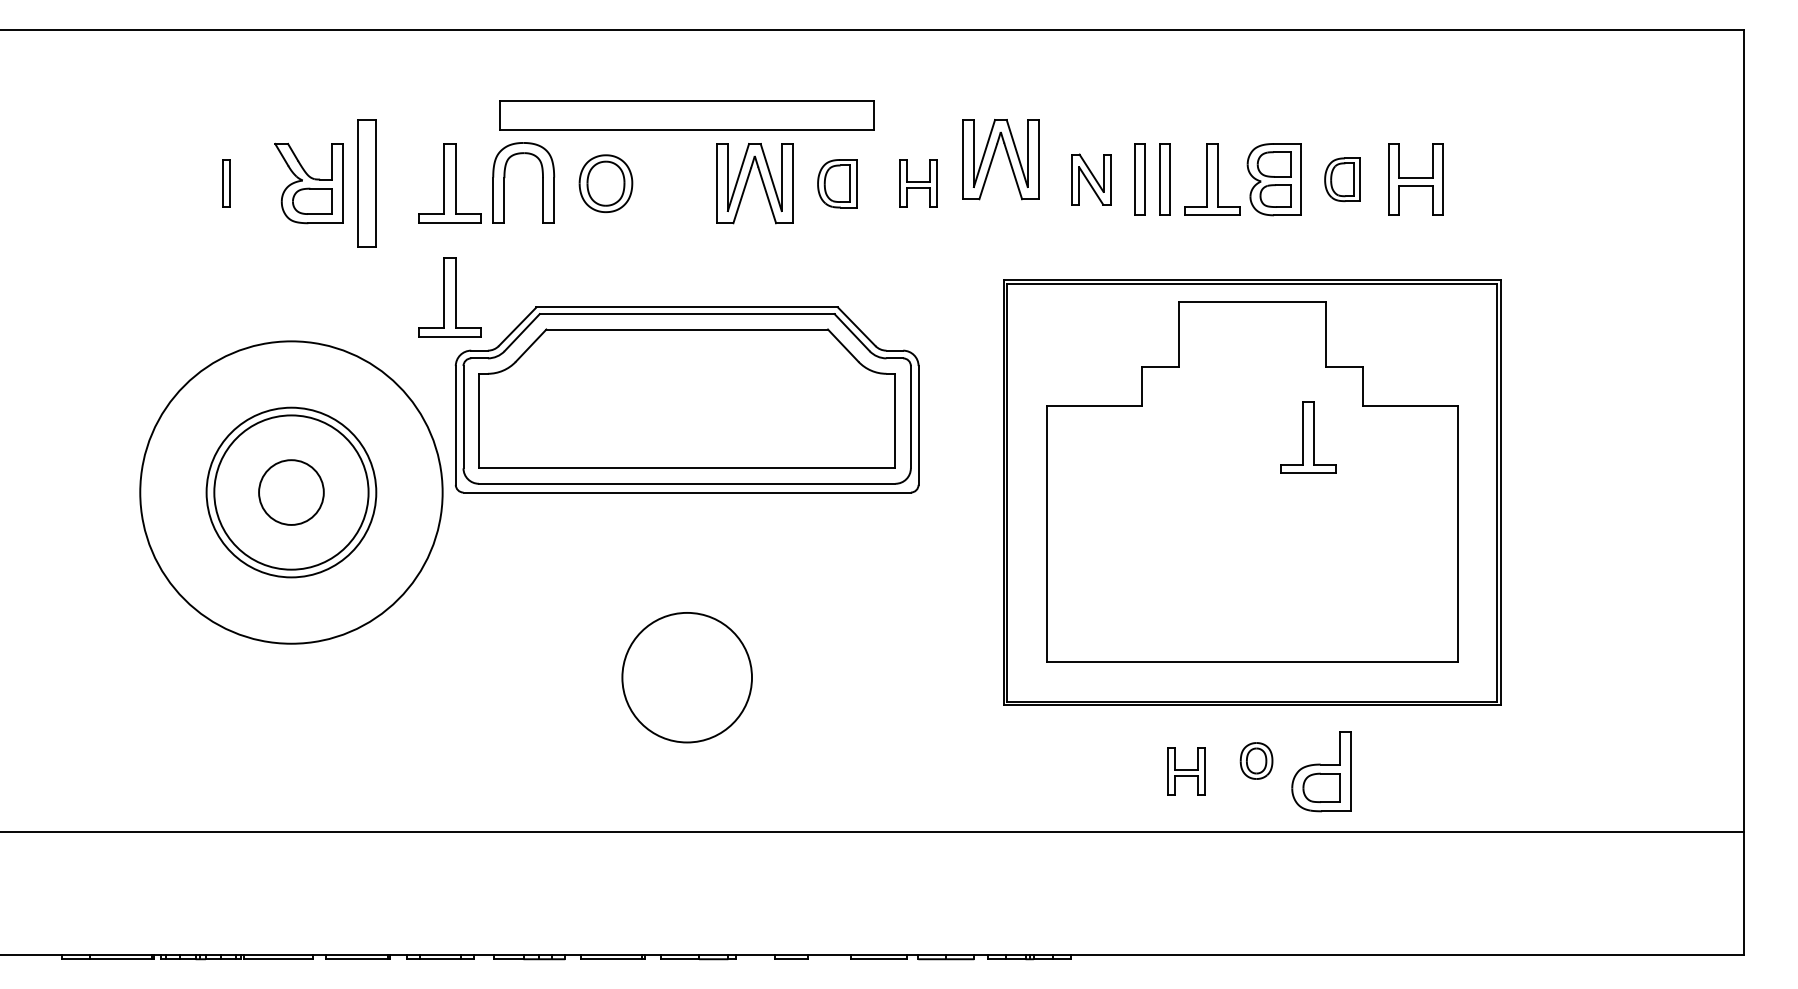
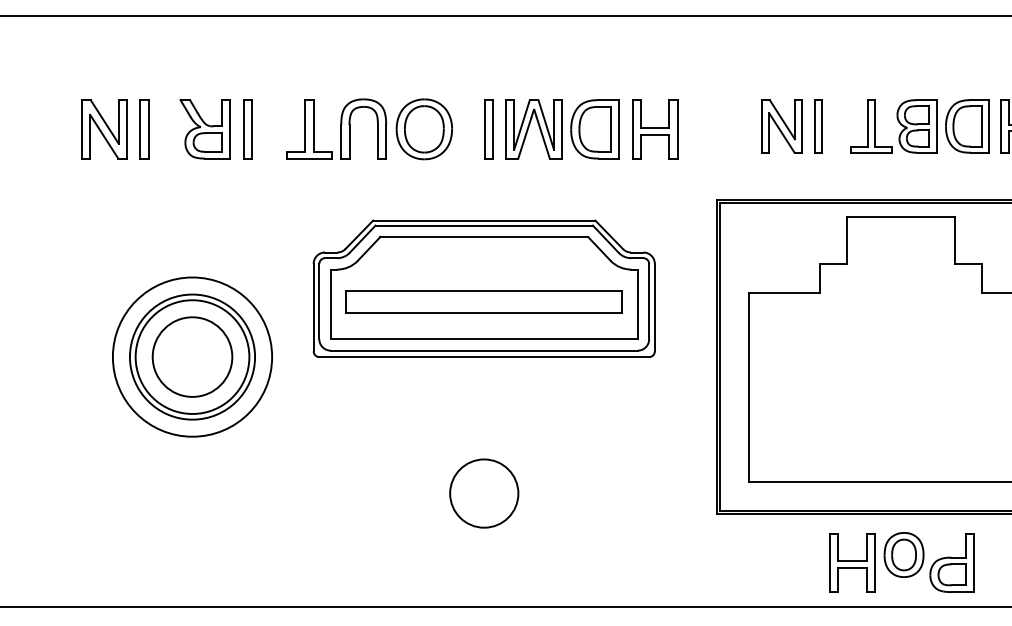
part: (686, 115) -> (483, 301), moved
part: (994, 156) -> (710, 109), removed
part: (1091, 179) -> (782, 126), size x1.43
part: (1164, 179) -> (836, 126), removed
part: (1342, 179) -> (967, 126), size x1.67
part: (172, 183) -> (104, 129), added
part: (226, 183) -> (144, 129), size x1.67
part: (366, 183) -> (247, 129), size x0.62
part: (605, 183) -> (424, 129), size x1.43
part: (693, 183) -> (488, 129), added
part: (837, 183) -> (595, 129), size x1.67
part: (918, 183) -> (654, 129), size x1.67
part: (449, 297) -> (309, 213), removed
part: (1308, 437) -> (942, 316), removed
circle: (291, 492) -> (192, 357), size x0.71
circle: (291, 492) -> (192, 357), size x1.67
circle: (686, 677) -> (483, 493), size x0.71
part: (1256, 760) -> (903, 554), size x1.67
part: (1186, 771) -> (852, 562), size x1.67

